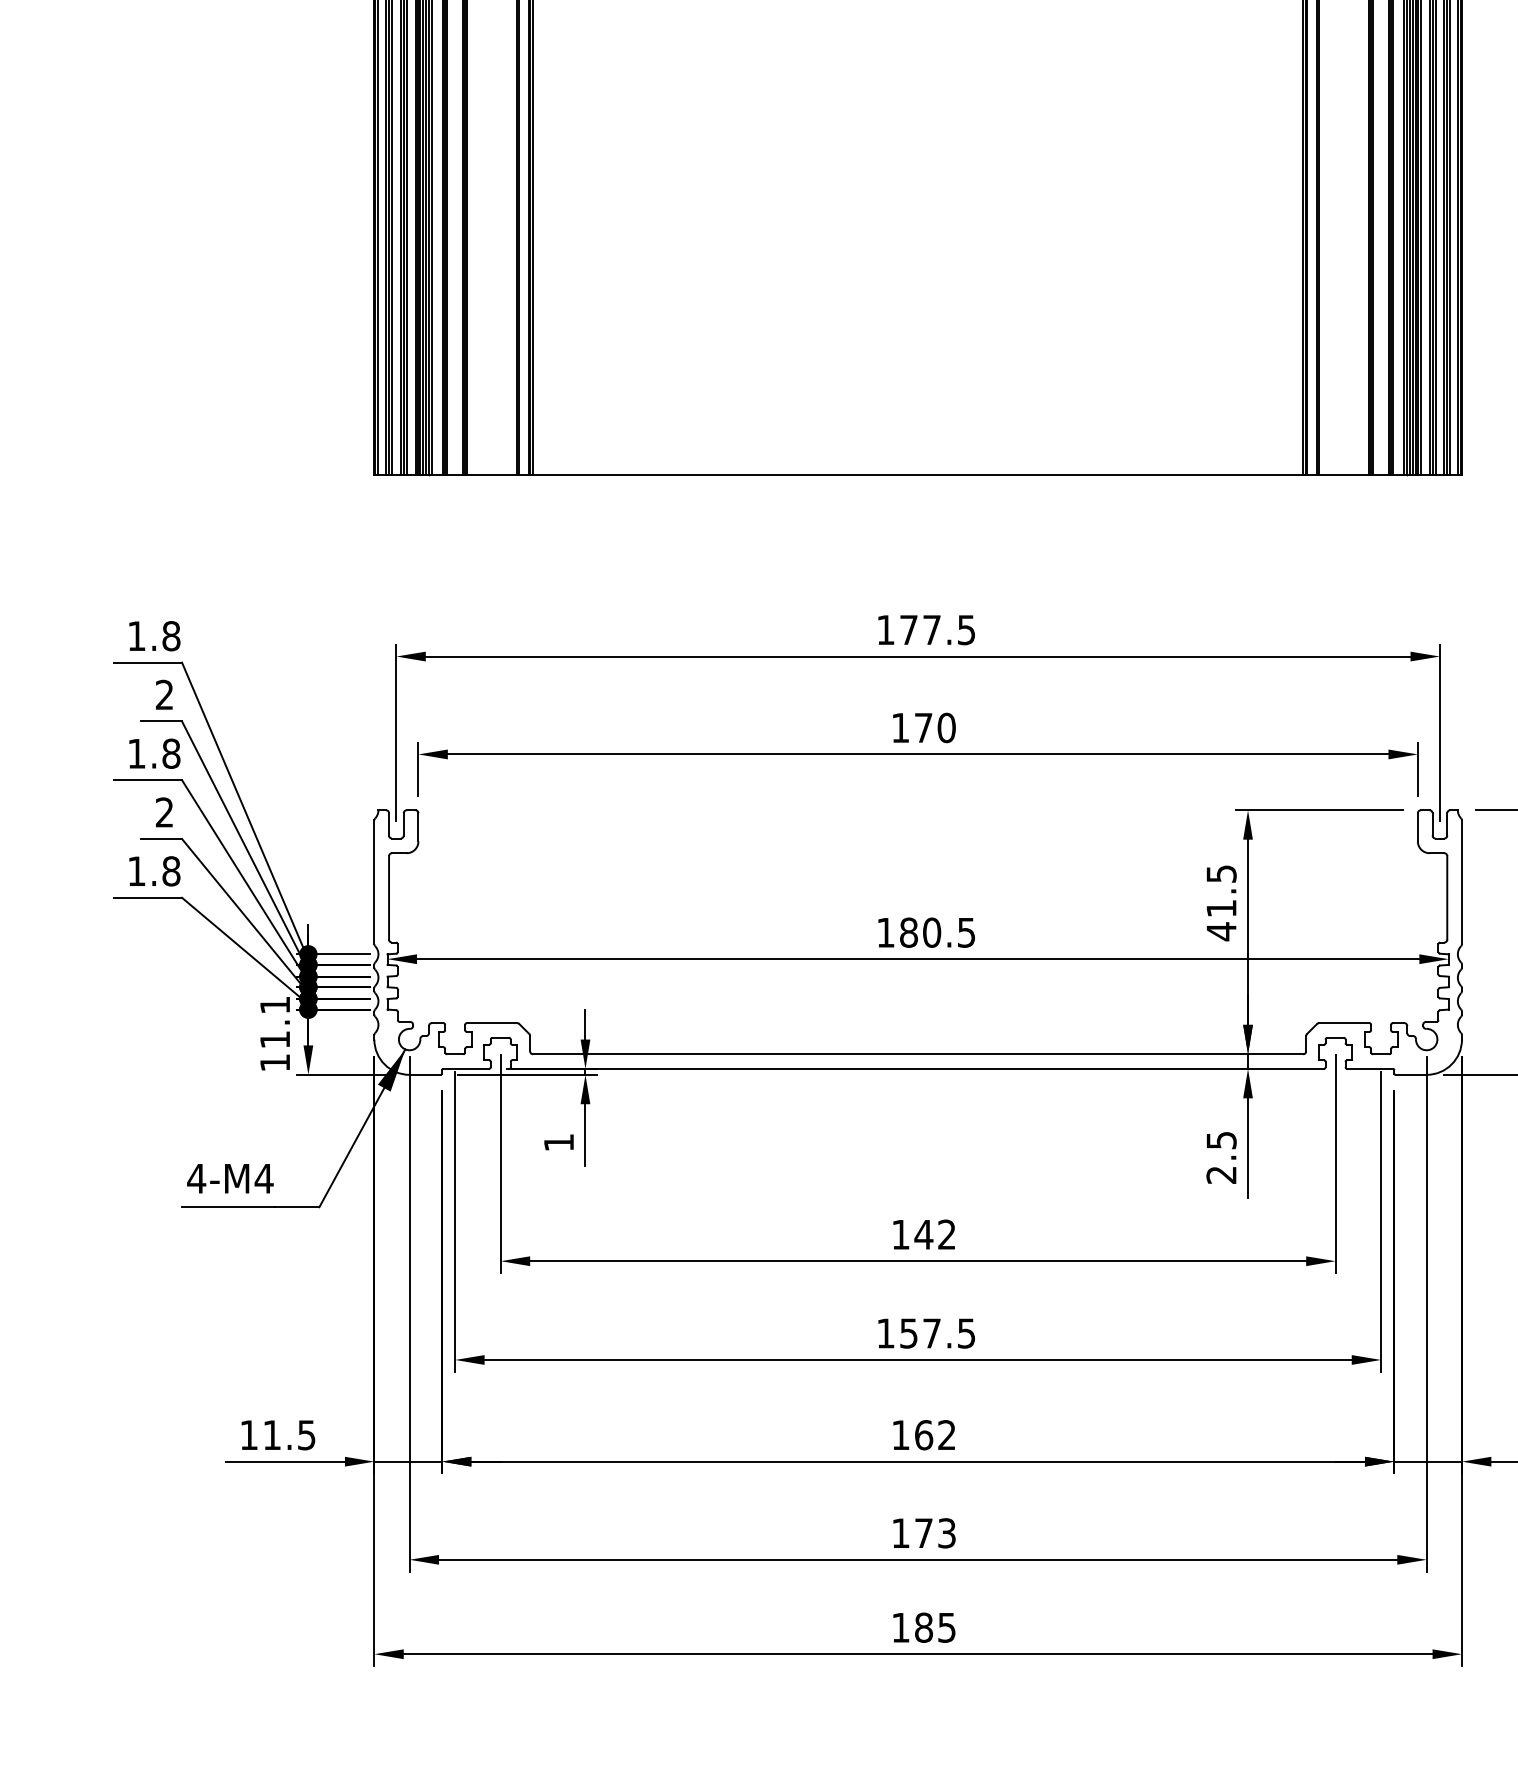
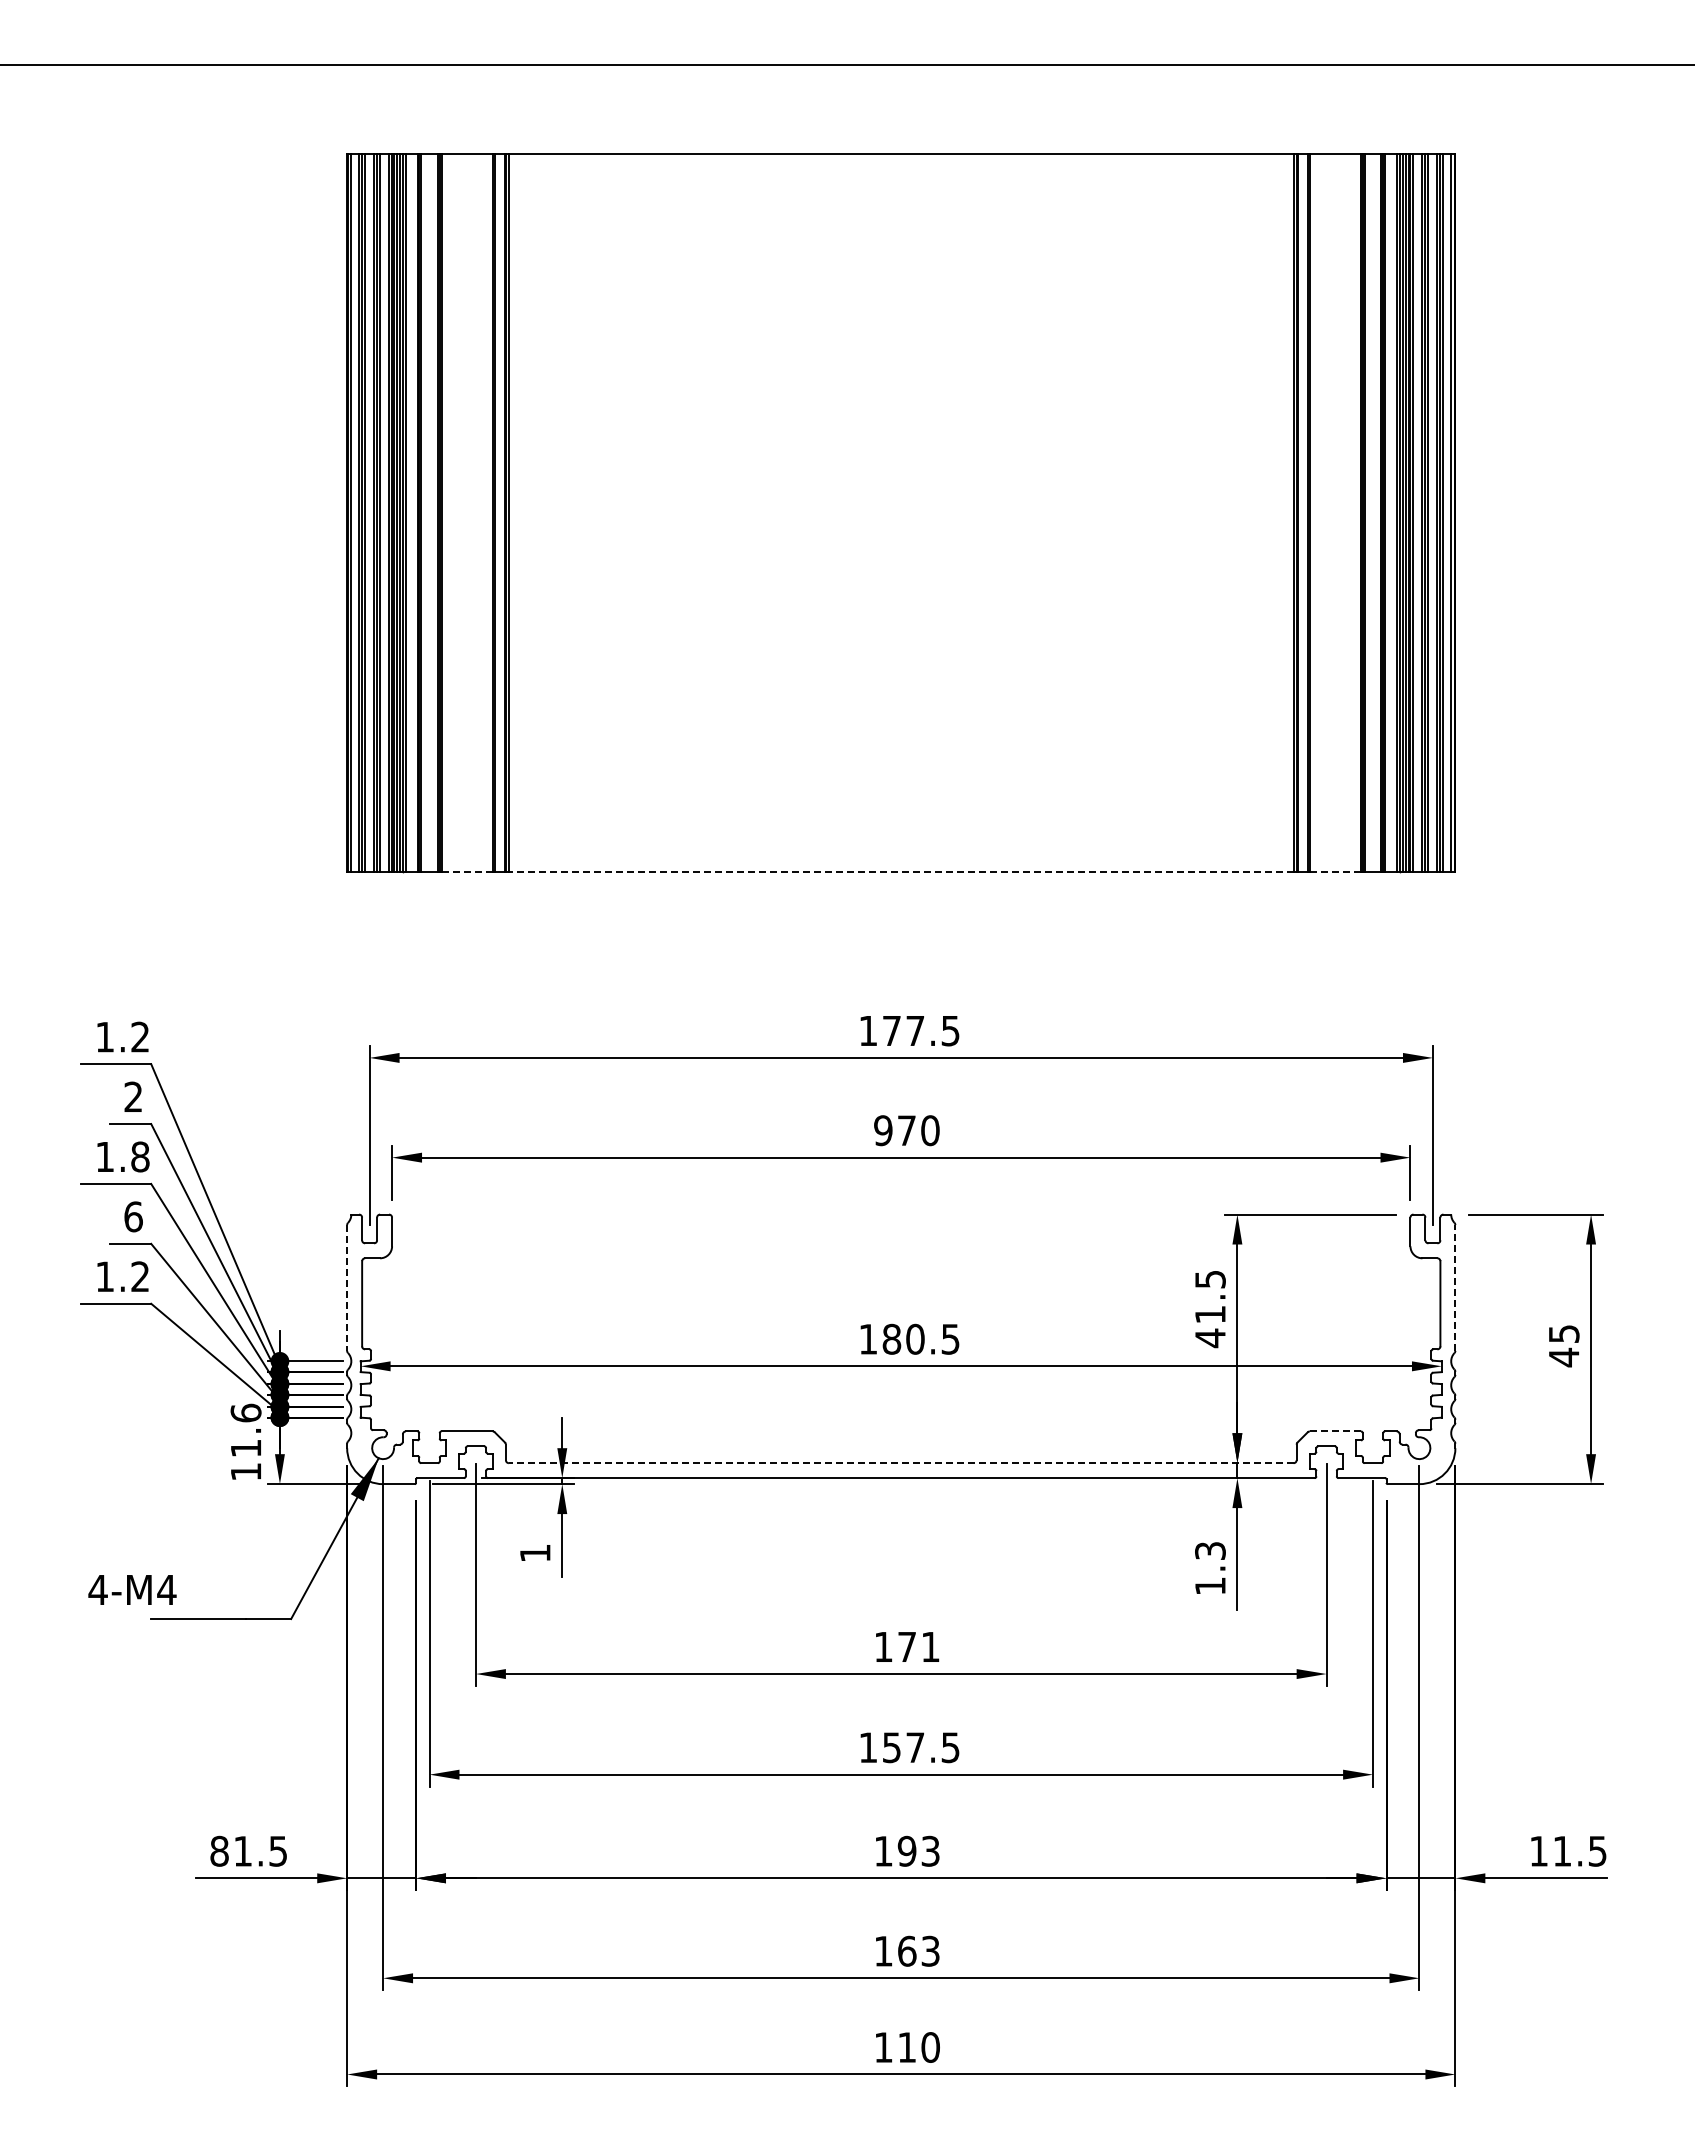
line: (492, 474) -> (467, 872), solid -> dashed
line: (917, 474) -> (900, 872), solid -> dashed
line: (1344, 474) -> (1335, 872), solid -> dashed
text: (171, 635) -> (140, 1036), 1.8 -> 1.2
text: (900, 727) -> (883, 1130), 170 -> 970
text: (164, 812) -> (133, 1216), 2 -> 6
text: (171, 871) -> (140, 1276), 1.8 -> 1.2
line: (374, 881) -> (347, 1287), solid -> dashed
line: (1462, 881) -> (1455, 1287), solid -> dashed
text: (274, 1004) -> (245, 1412), 11.1 -> 11.6
line: (1344, 1023) -> (1335, 1431), solid -> dashed
line: (917, 1054) -> (900, 1463), solid -> dashed
text: (1221, 1157) -> (1210, 1568), 2.5 -> 1.3
text: (230, 1178) -> (132, 1589), moved
text: (935, 1234) -> (918, 1646), 142 -> 171
text: (249, 1434) -> (219, 1850), 11.5 -> 81.5
text: (935, 1434) -> (918, 1850), 162 -> 193
text: (924, 1532) -> (907, 1950), 173 -> 163
text: (935, 1627) -> (918, 2047), 185 -> 110

